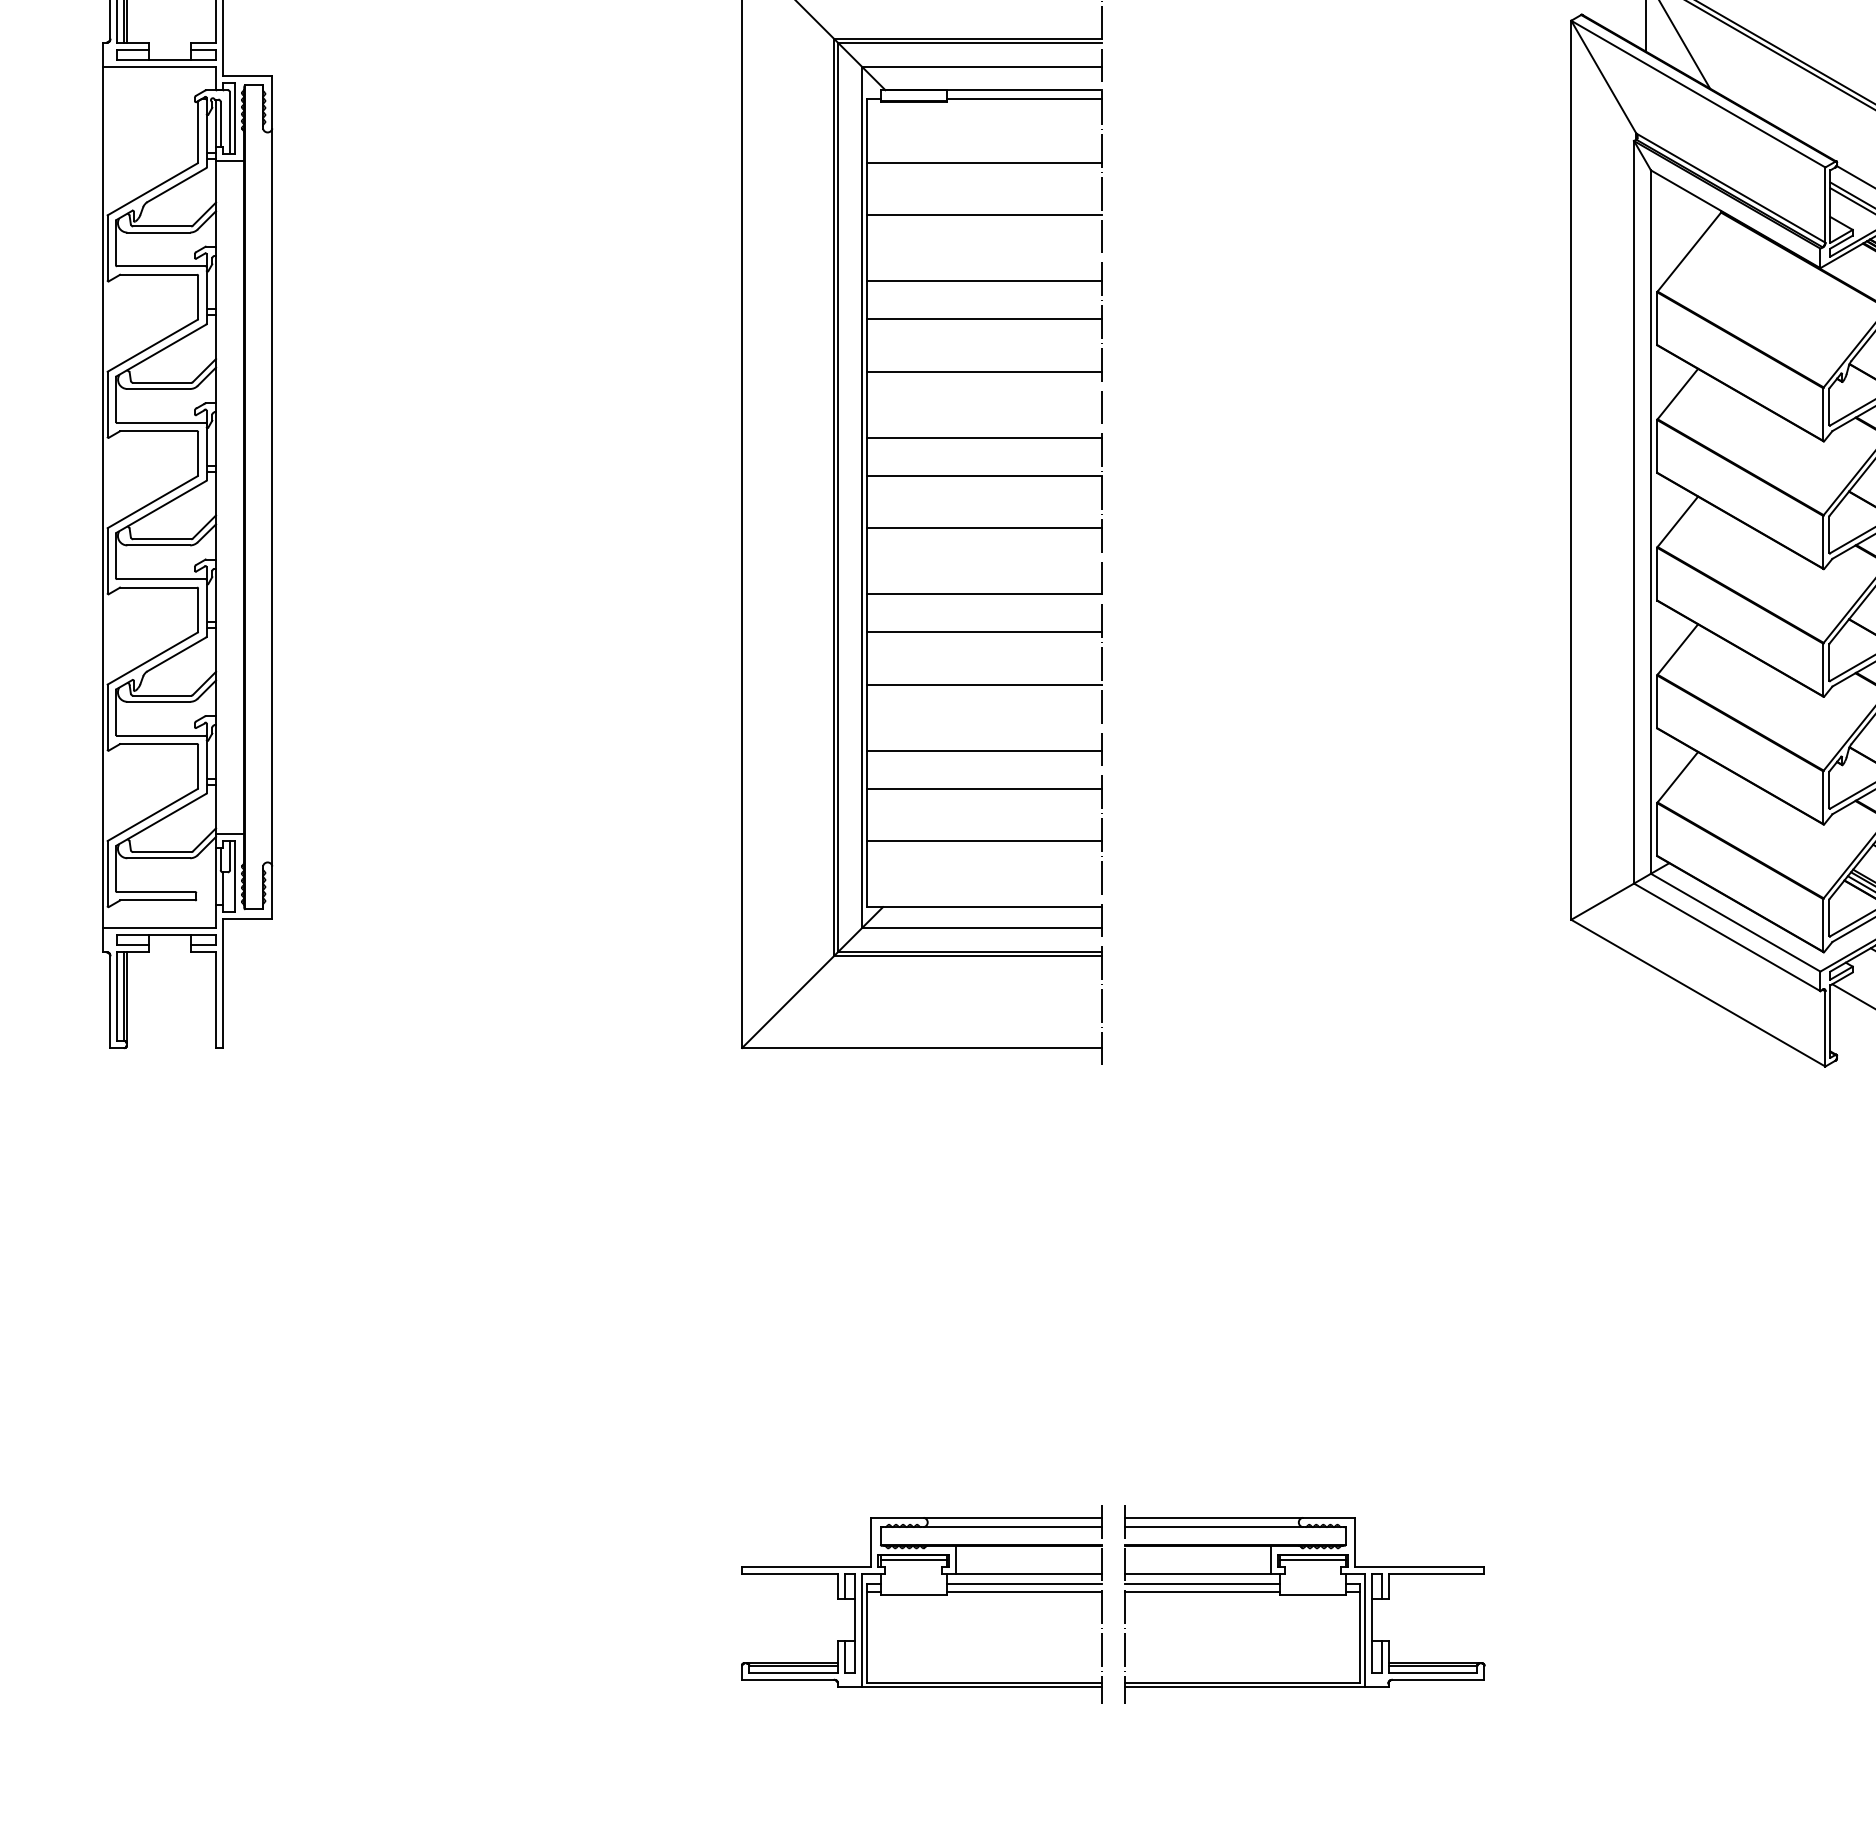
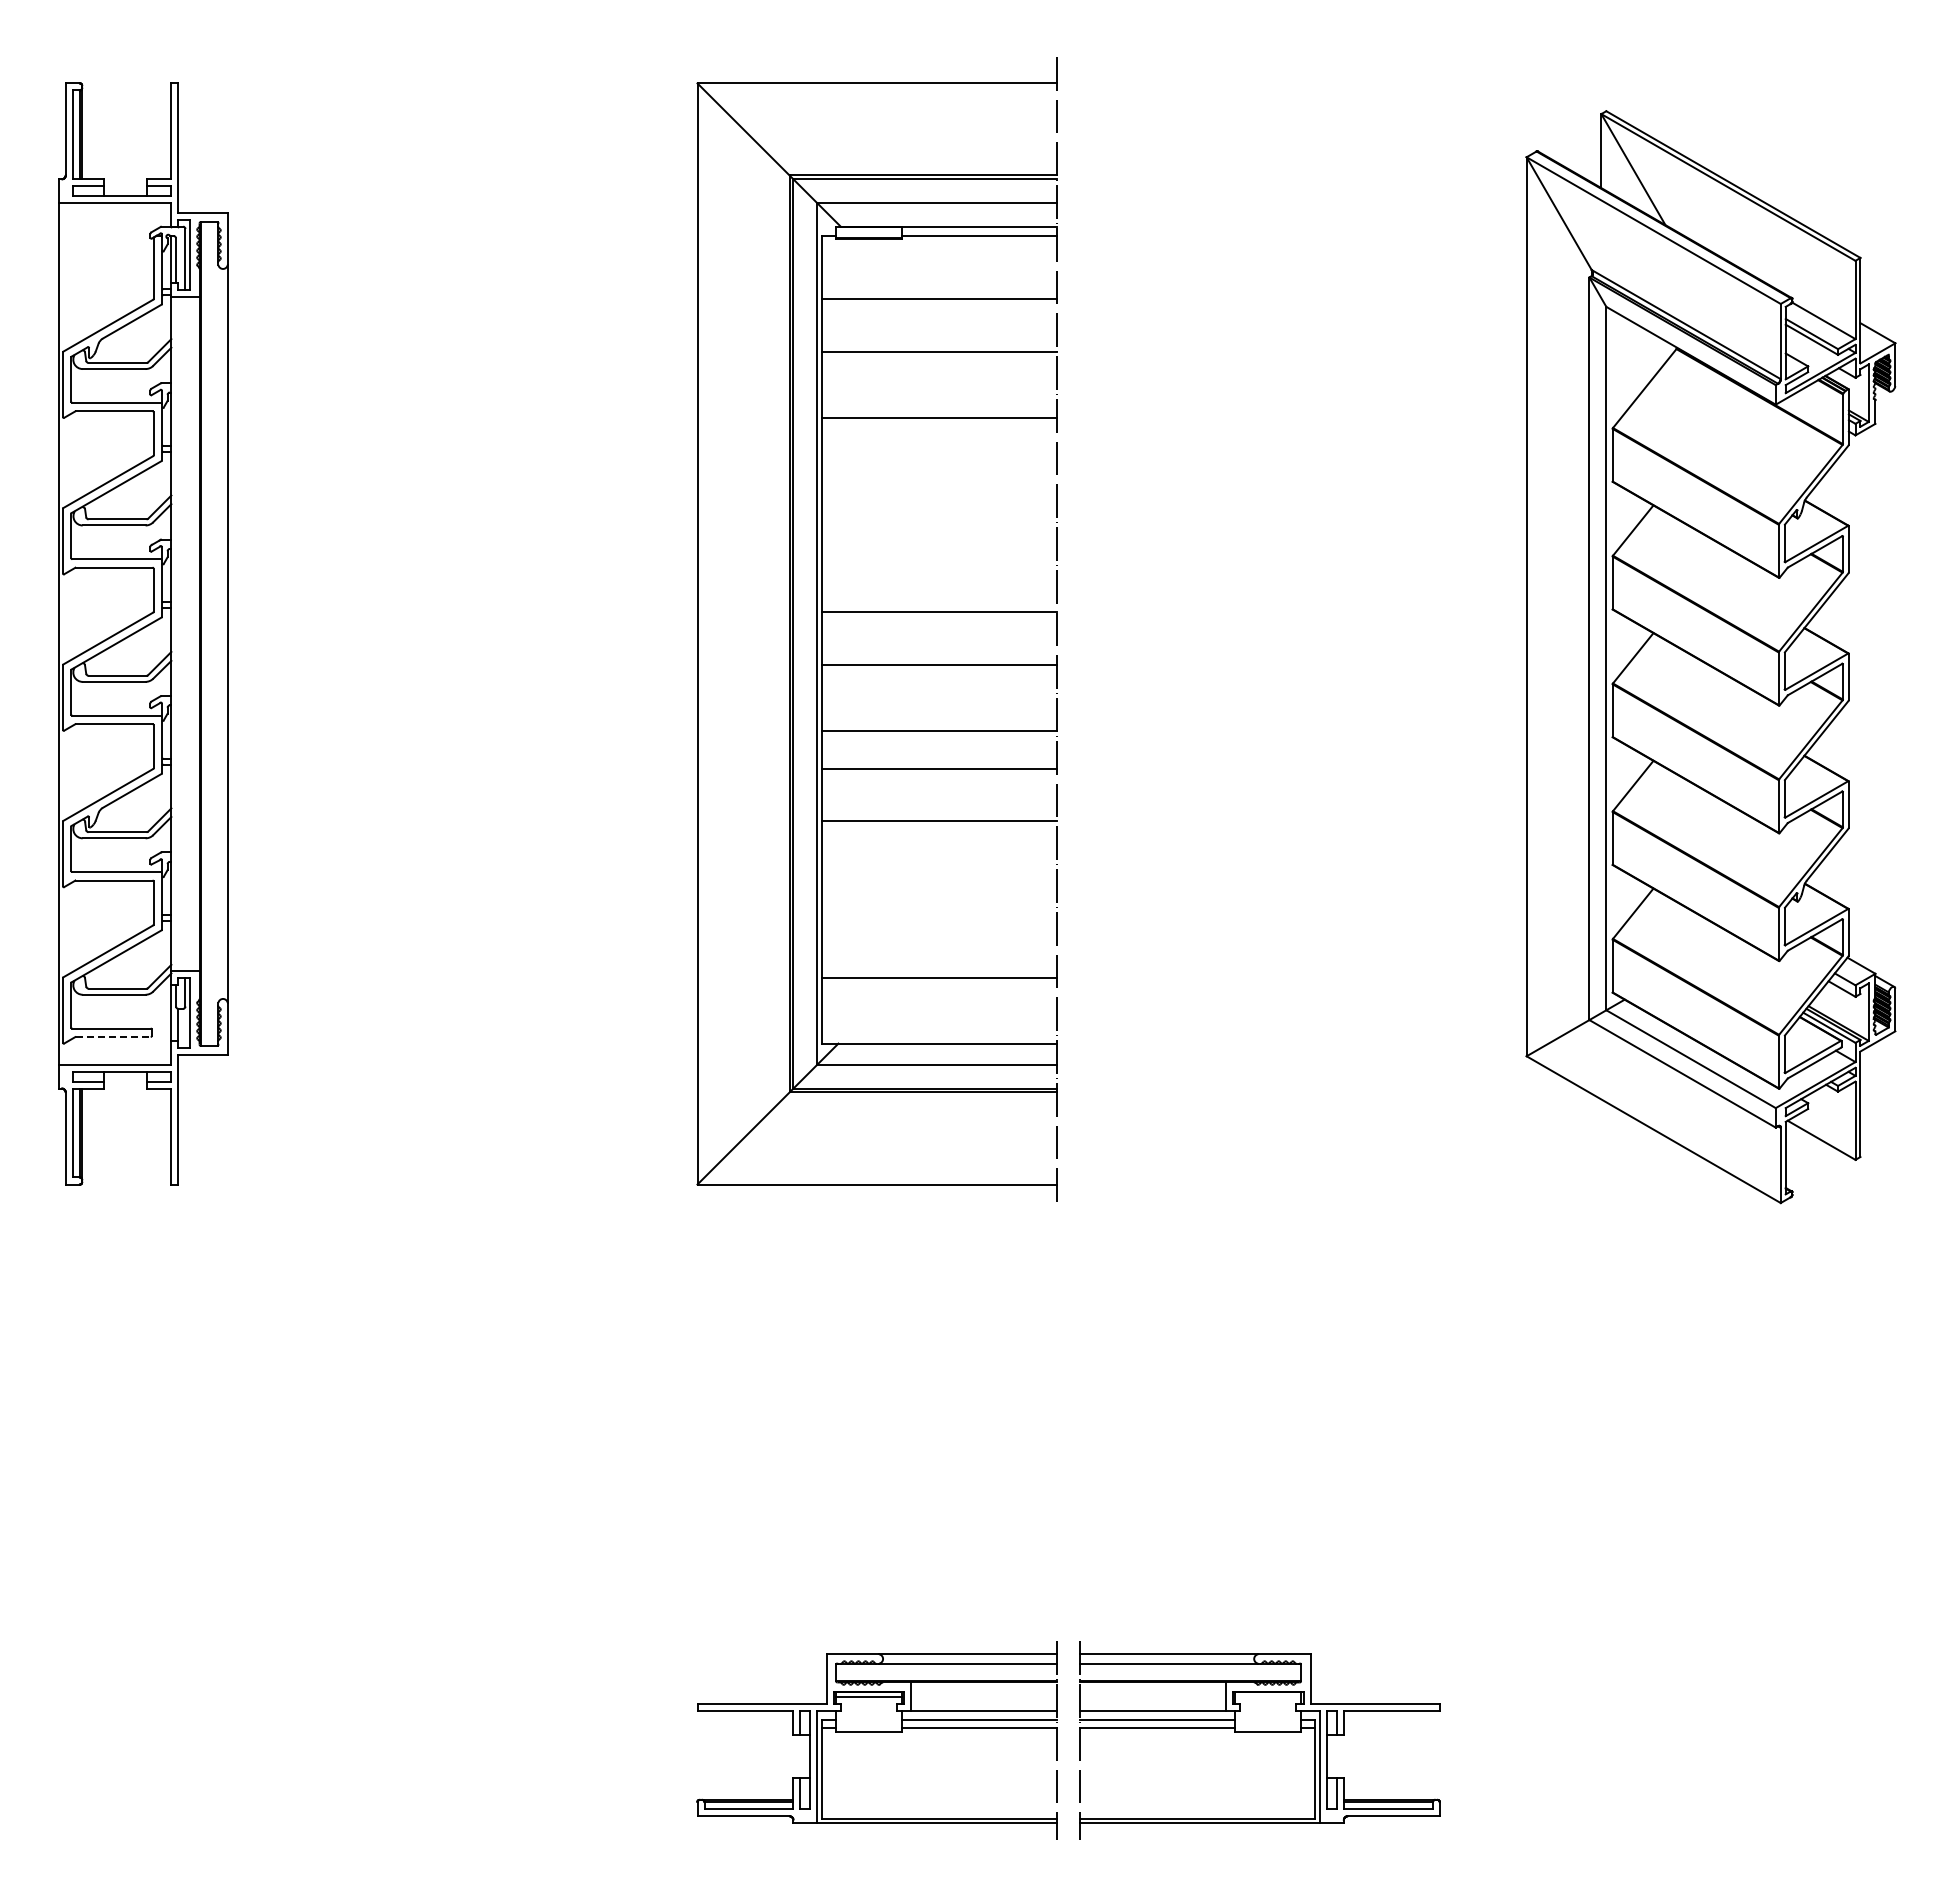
line: (983, 319) -> (938, 455), removed
line: (983, 372) -> (938, 508), removed
line: (983, 438) -> (938, 574), removed
line: (983, 751) -> (938, 887), removed
line: (983, 789) -> (938, 925), removed
line: (158, 900) -> (113, 1036), solid -> dashed
line: (1313, 1560) -> (1268, 1696), removed

